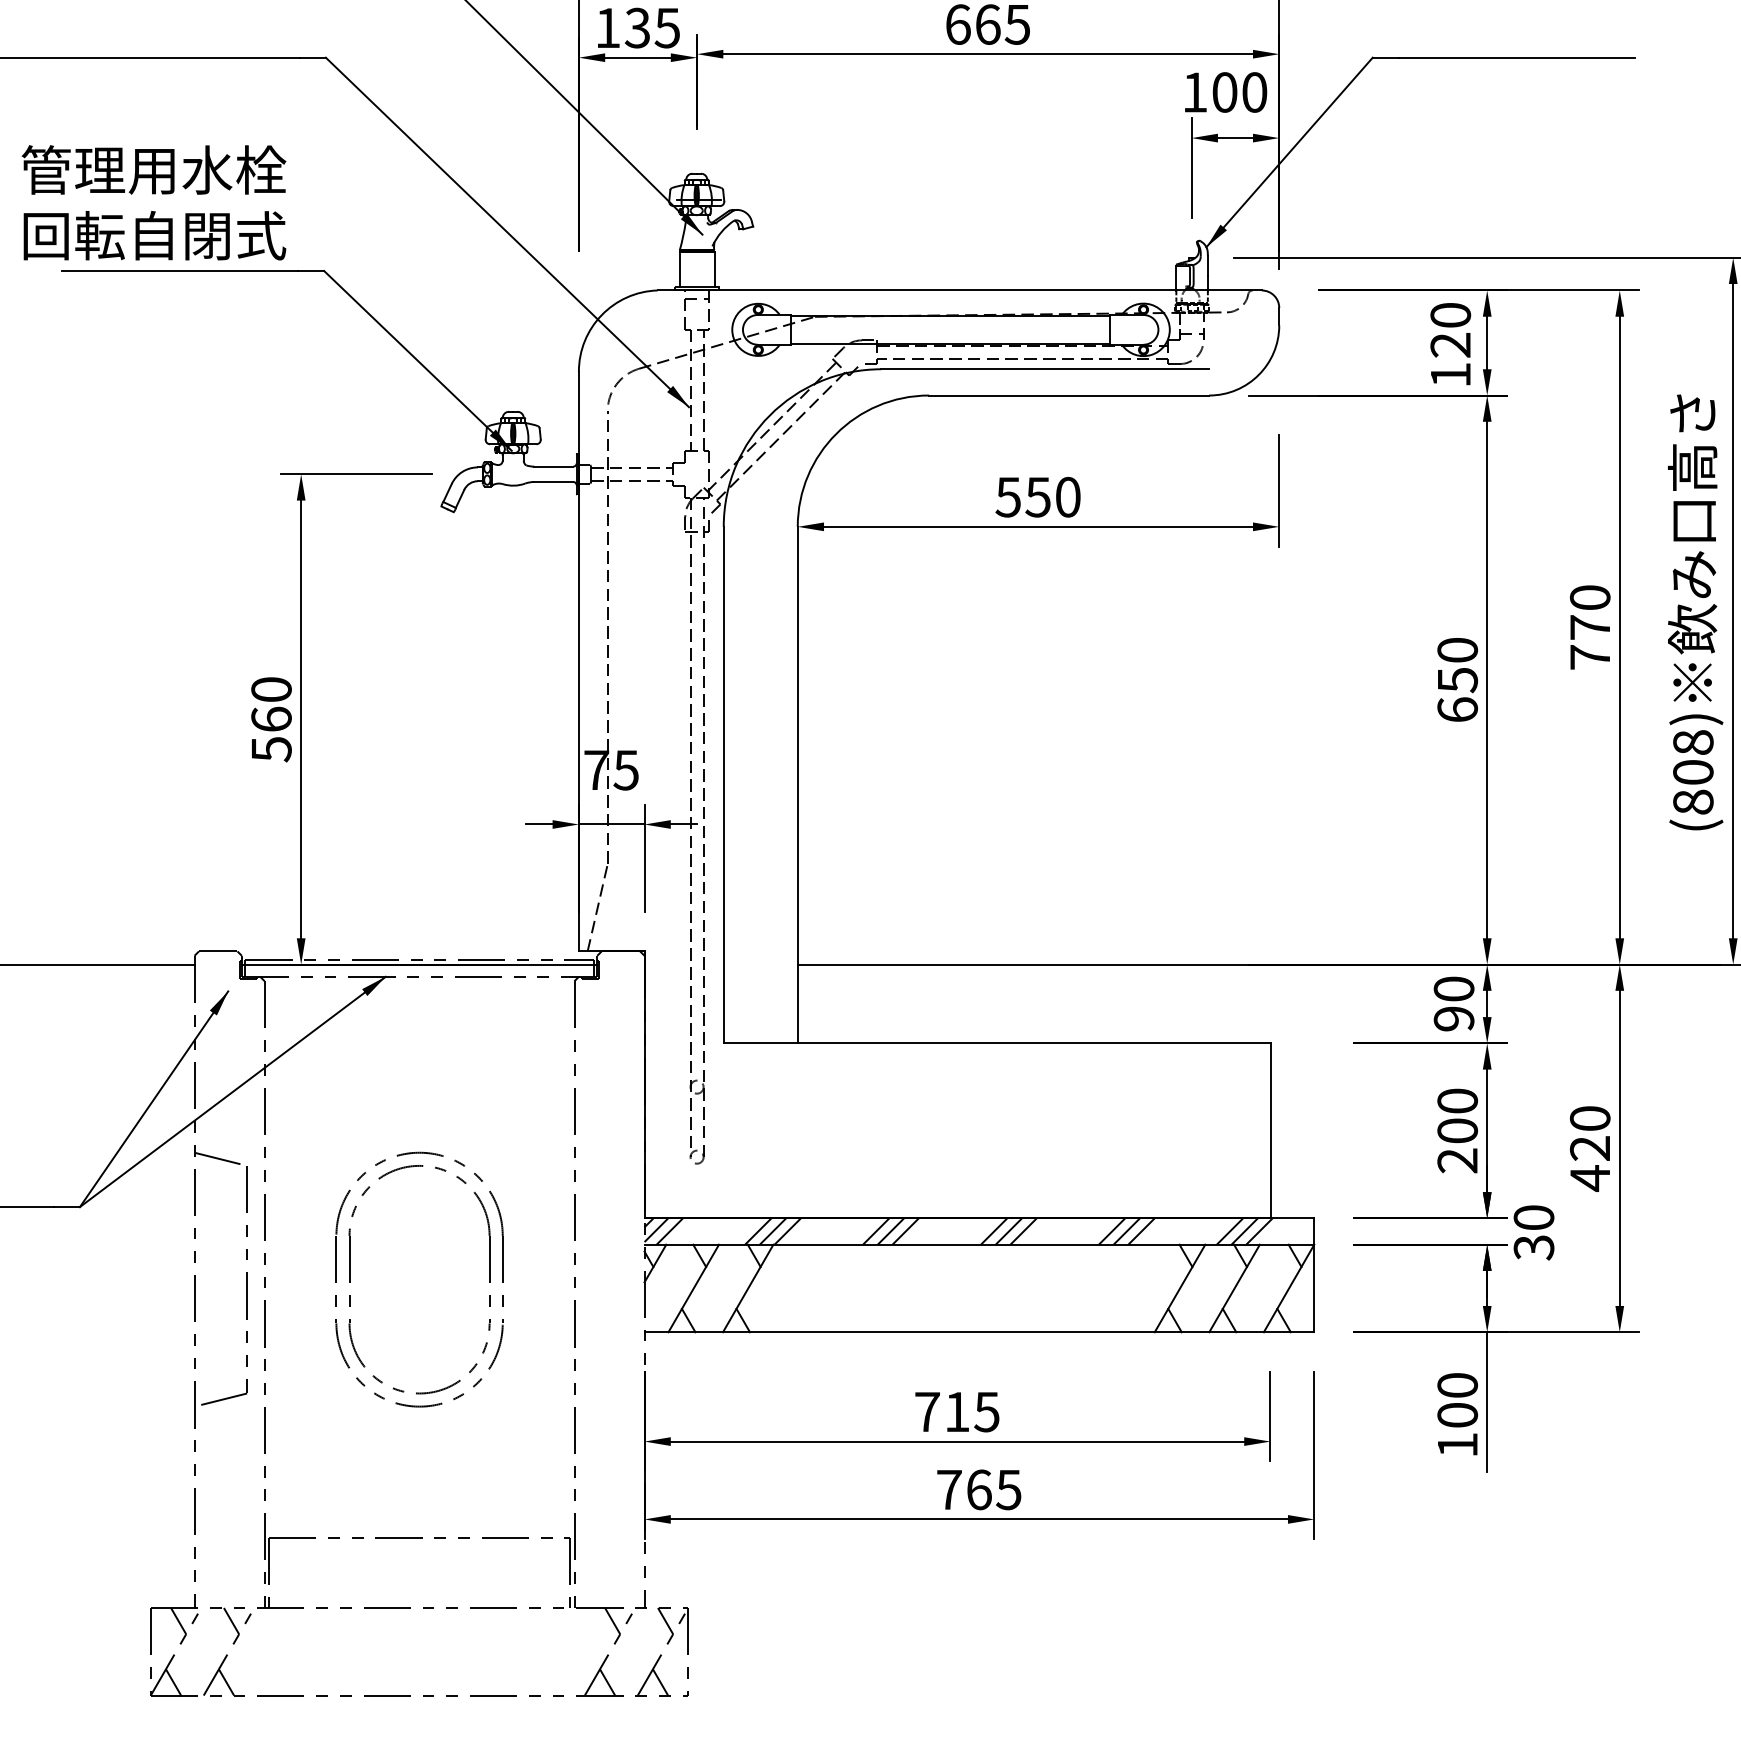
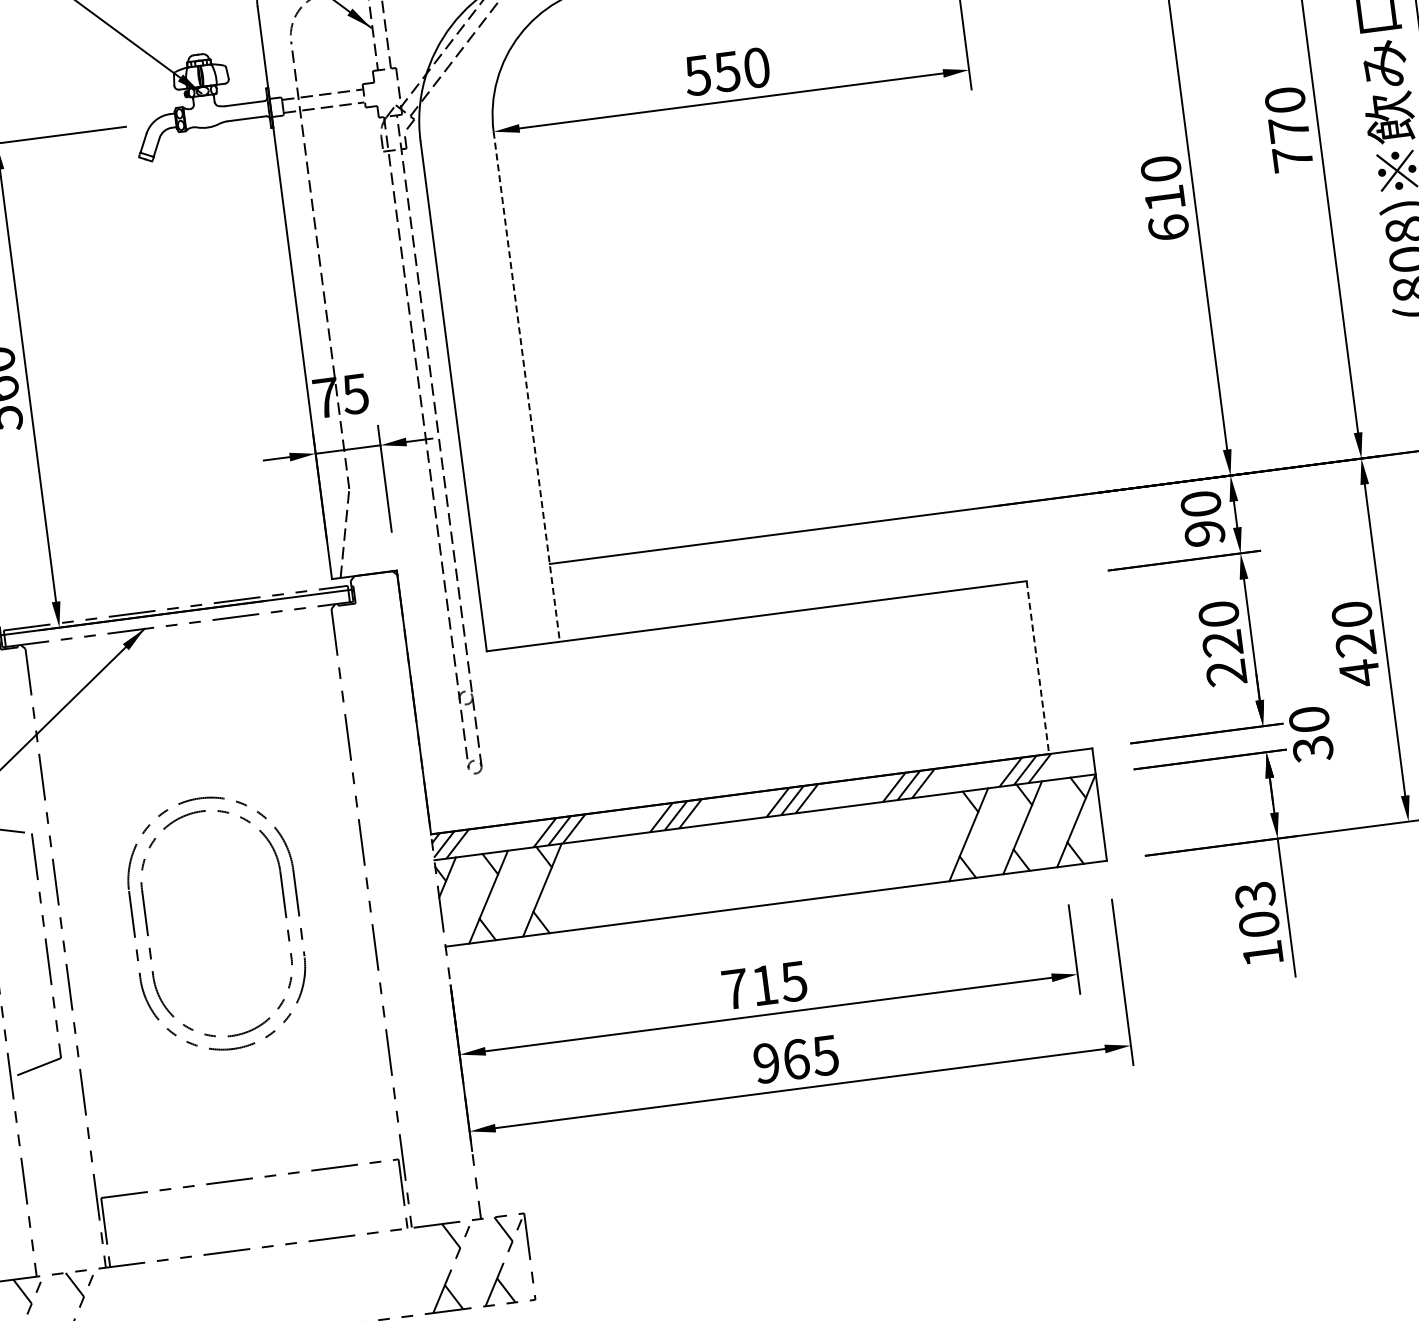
text: (1458, 680) -> (1165, 198), 650 -> 610
line: (797, 785) -> (526, 387), solid -> dashed
line: (1270, 1130) -> (1037, 667), solid -> dashed
text: (1457, 1130) -> (1222, 643), 200 -> 220
text: (1457, 1385) -> (1255, 895), 100 -> 103
text: (949, 1489) -> (766, 1062), 765 -> 965

